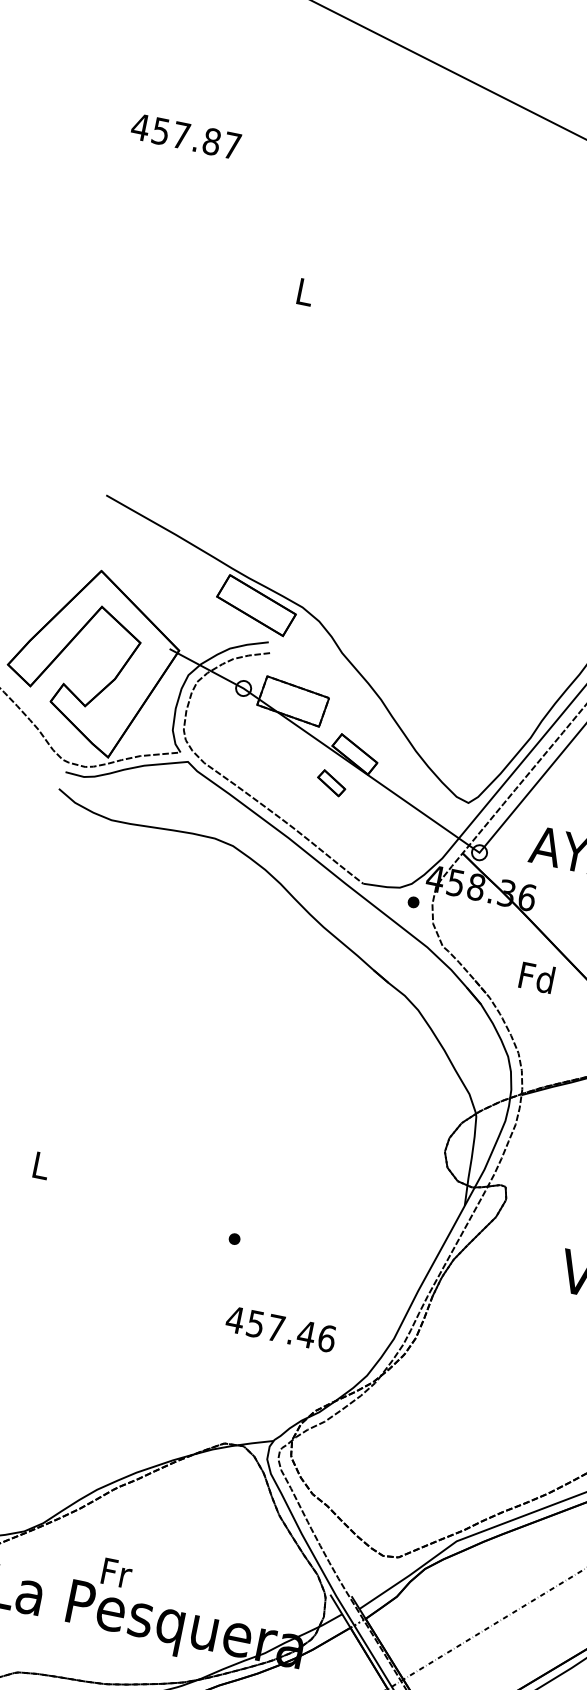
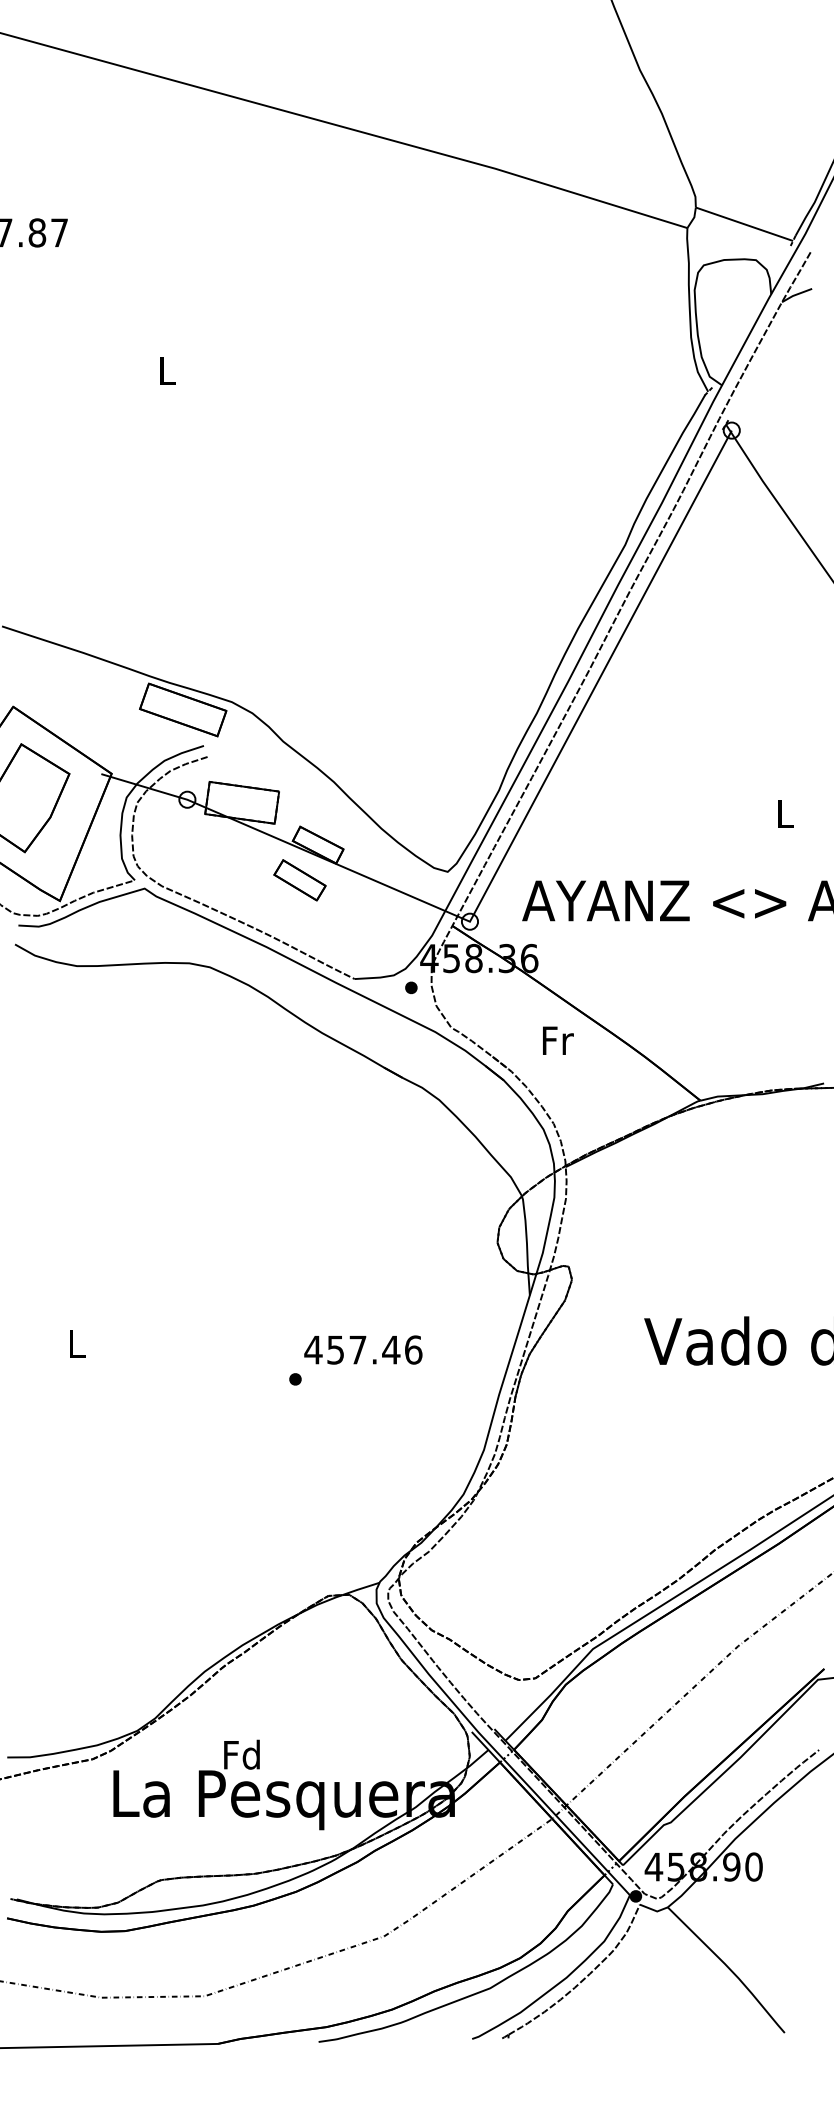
part: (331, 783) -> (299, 880), size x1.67
text: (536, 977) -> (556, 1040), Fd -> Fr
text: (281, 1328) -> (363, 1349), moved
text: (115, 1572) -> (241, 1754), Fr -> Fd

